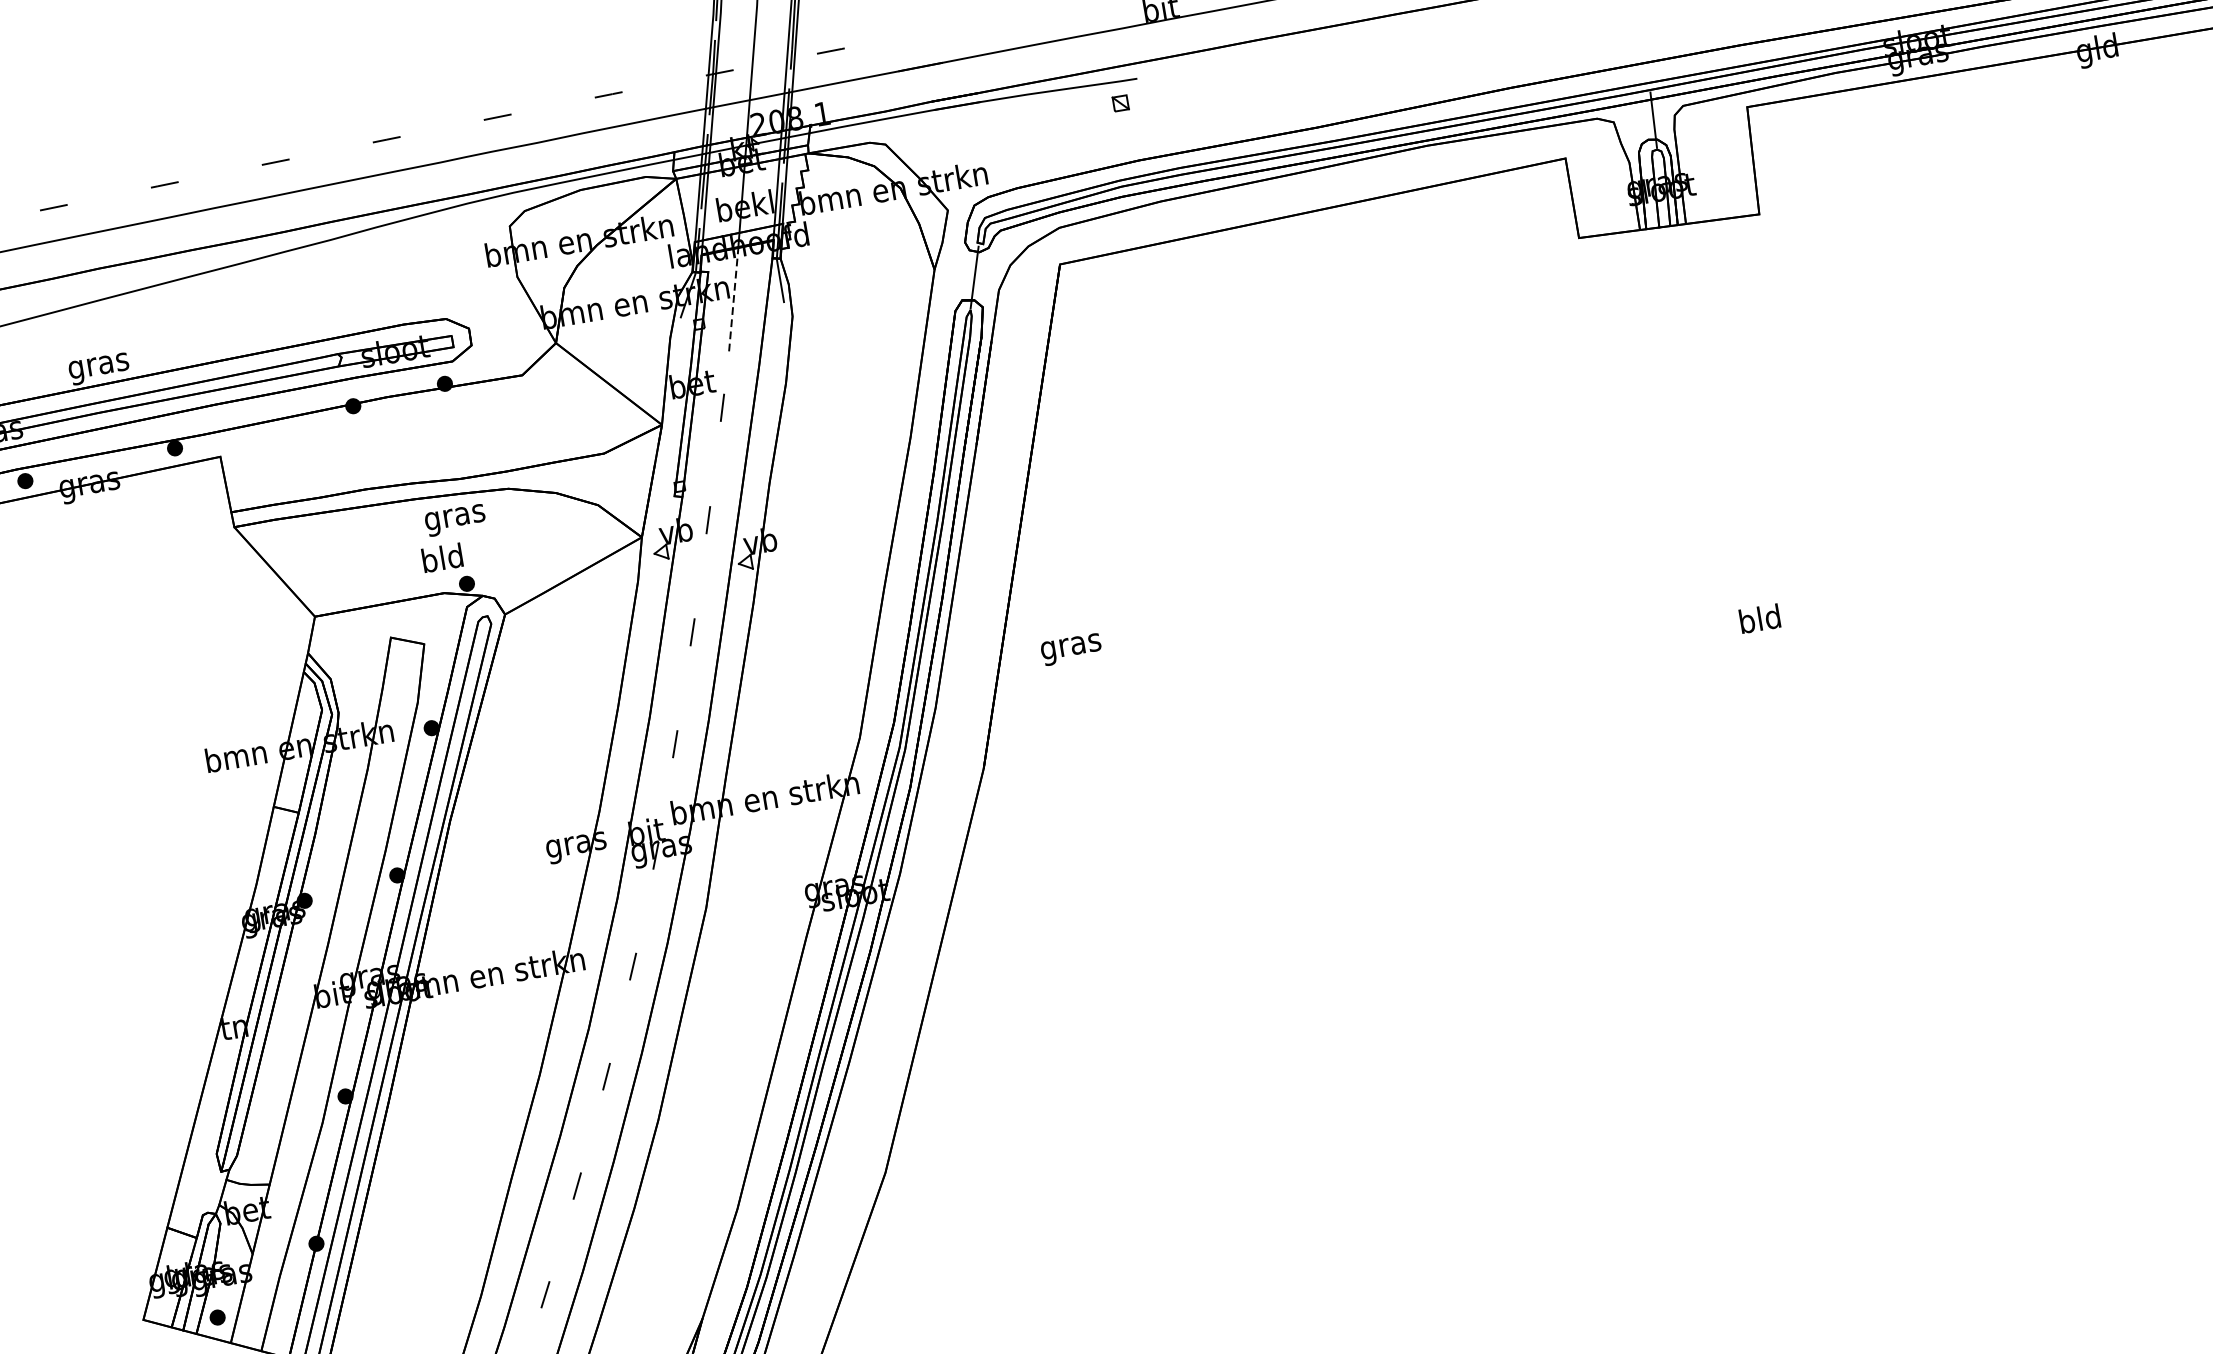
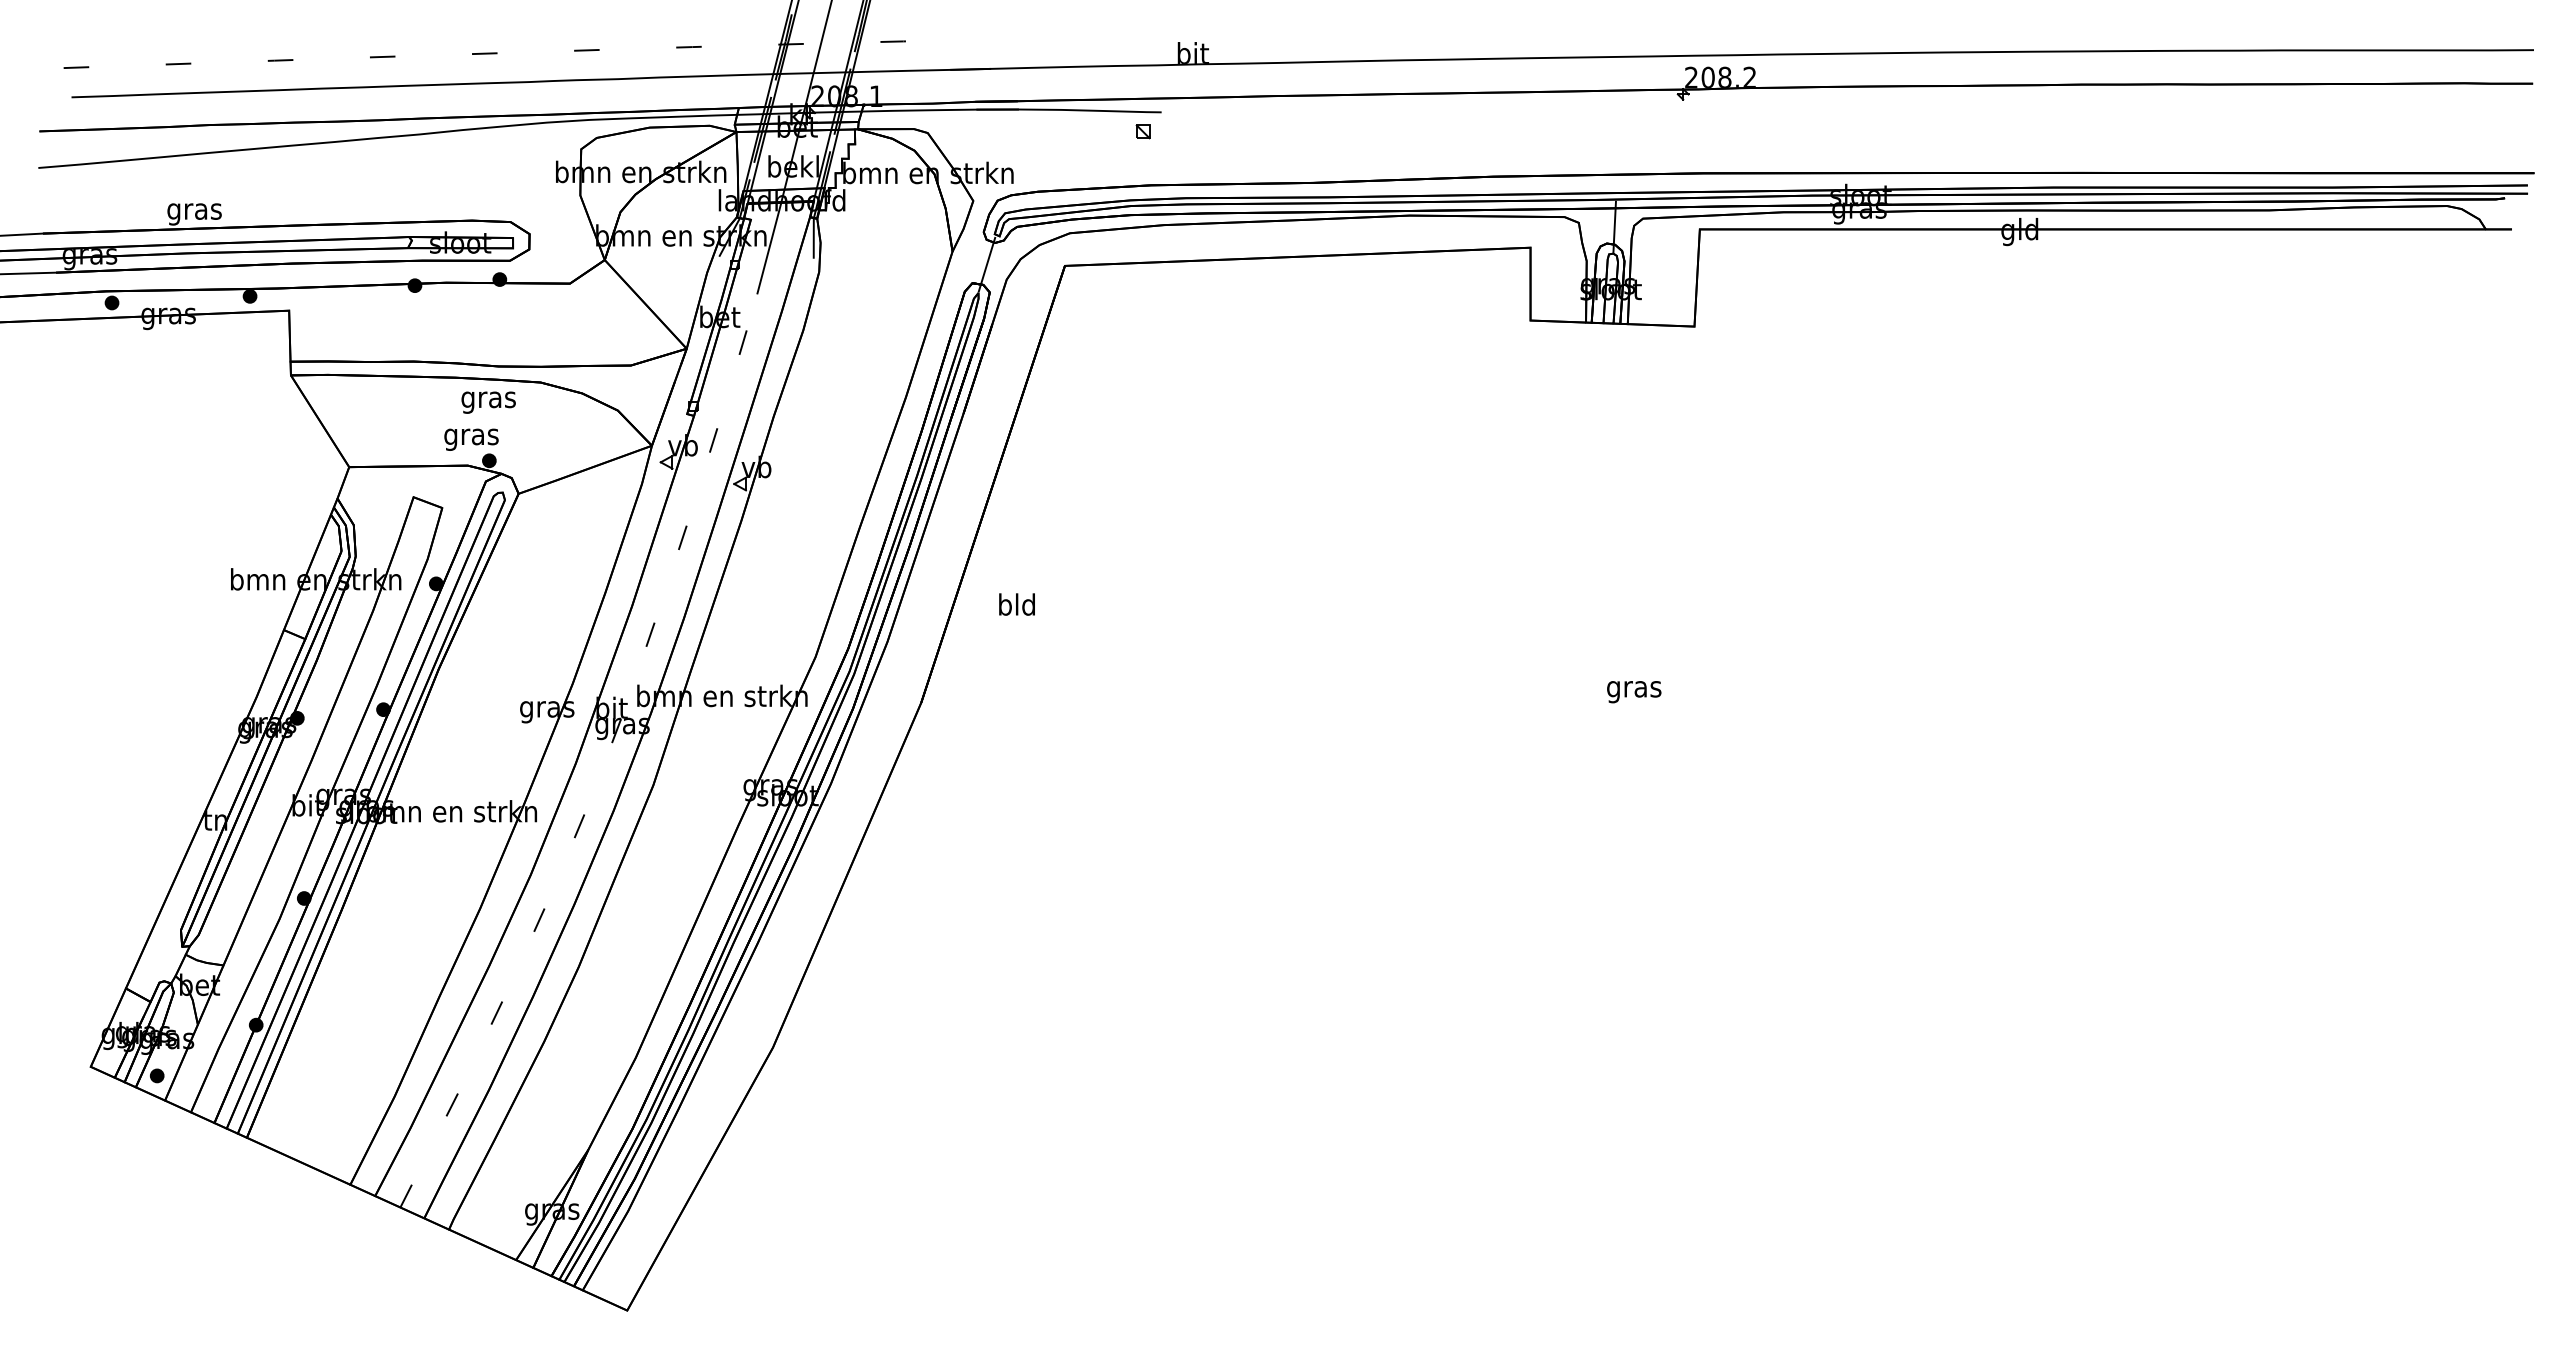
line: (733, 300) -> (769, 248), dashed -> solid
text: (442, 560) -> (471, 436), bld -> gras
text: (1760, 622) -> (1634, 689), bld -> gras
text: (1071, 646) -> (1017, 607), gras -> bld

